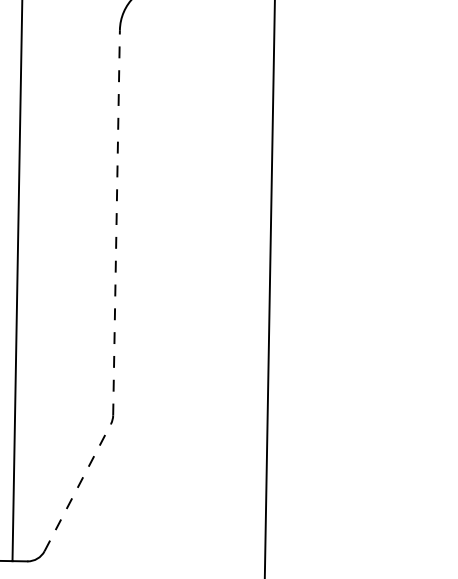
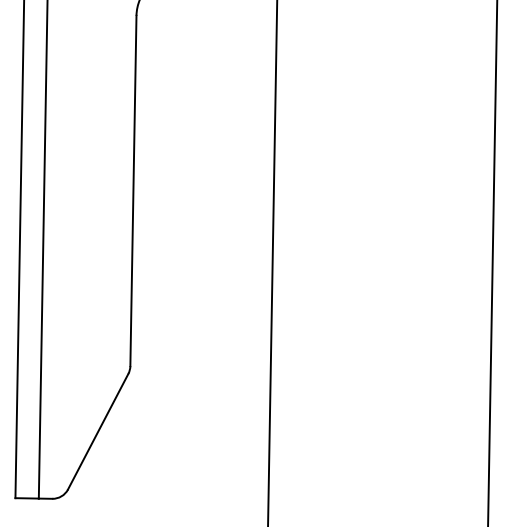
line: (116, 222) -> (133, 190), dashed -> solid
line: (78, 487) -> (98, 431), dashed -> solid

